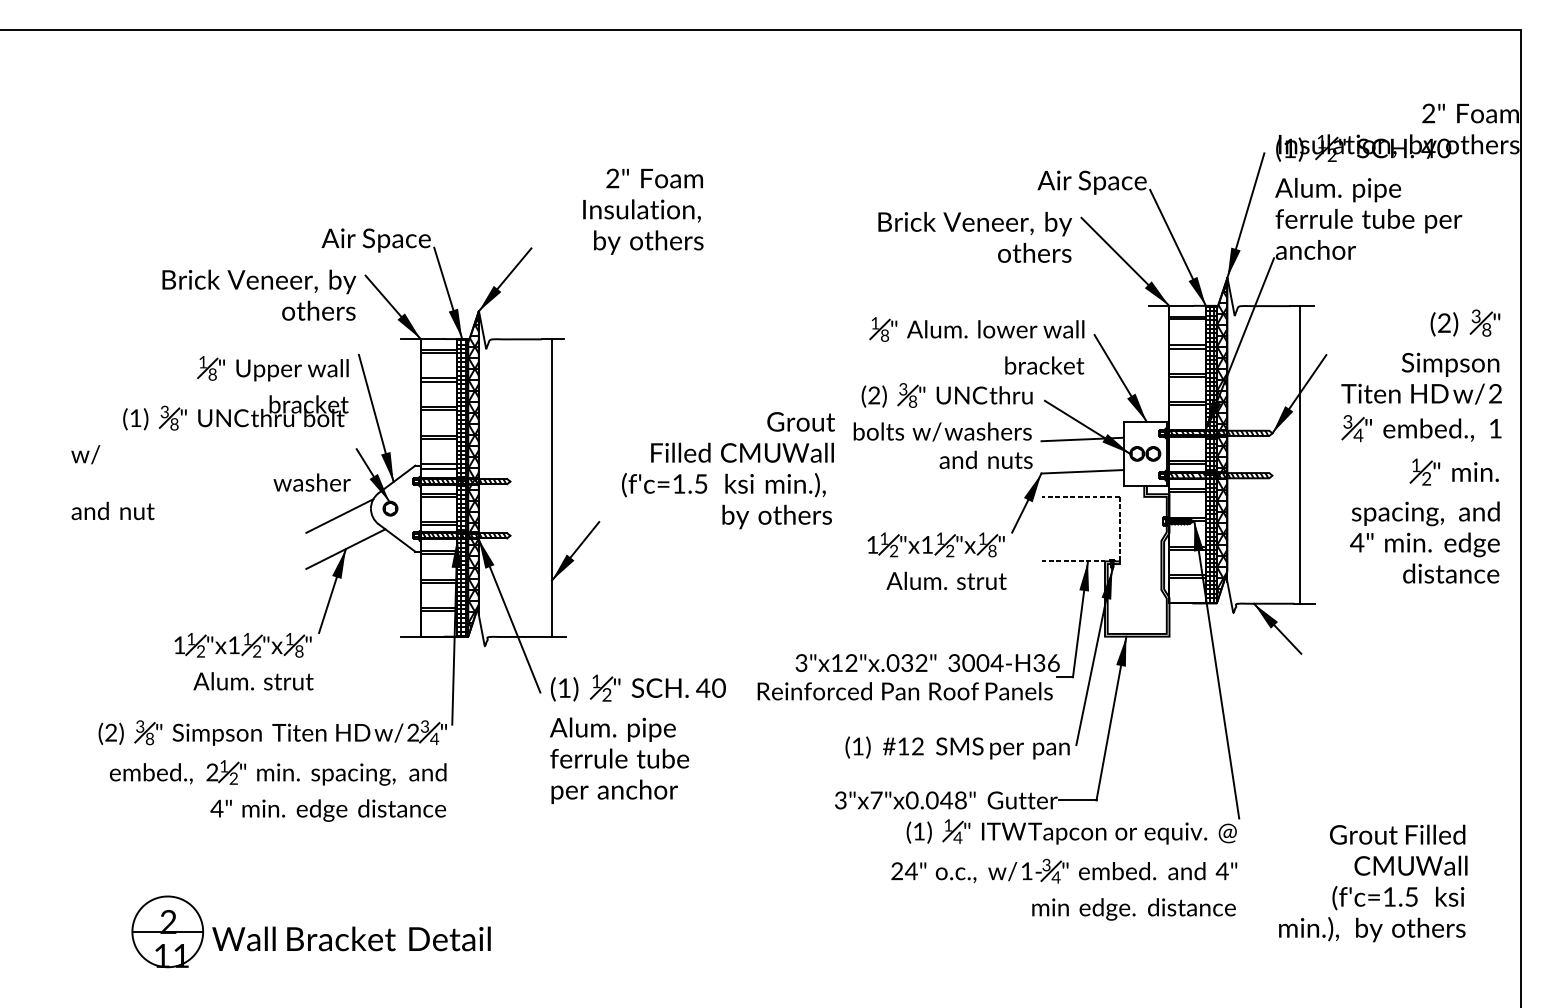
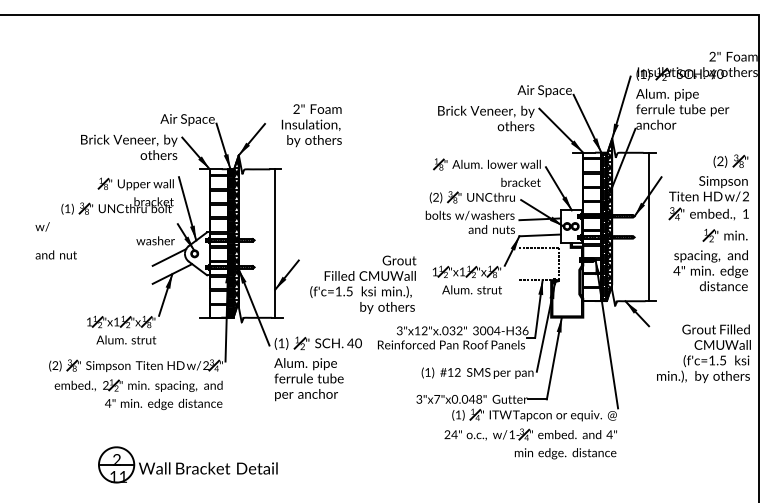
text: (642, 211) -> (311, 125), moved
text: (728, 469) -> (363, 284), moved
text: (1372, 882) -> (703, 353), moved
part: (309, 931) -> (187, 464), moved

